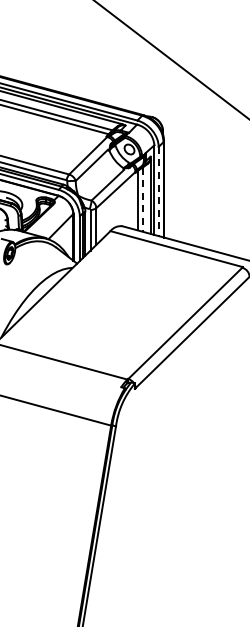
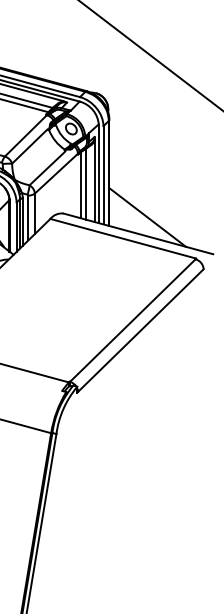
line: (158, 191) -> (103, 175), dashed -> solid
line: (142, 200) -> (85, 185), dashed -> solid
line: (198, 229) -> (147, 217), added

